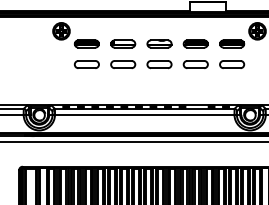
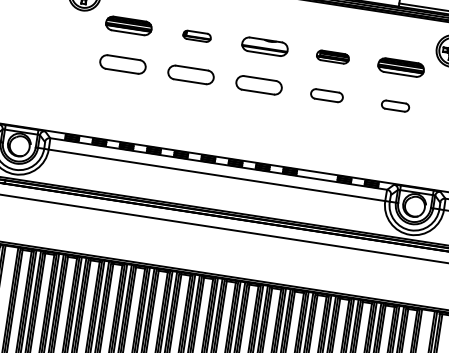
part: (123, 43) -> (197, 35), size x0.6
part: (195, 43) -> (332, 56), size x0.7
part: (195, 64) -> (326, 95), size x0.7
part: (232, 64) -> (395, 106), size x0.6

